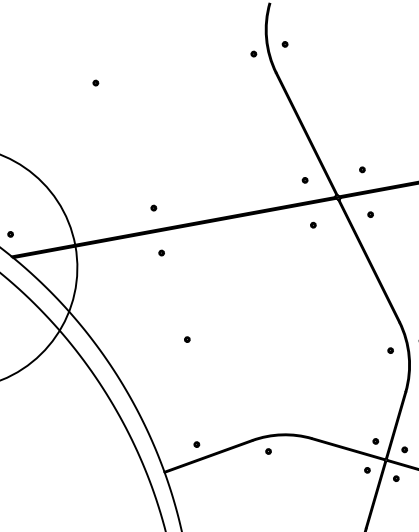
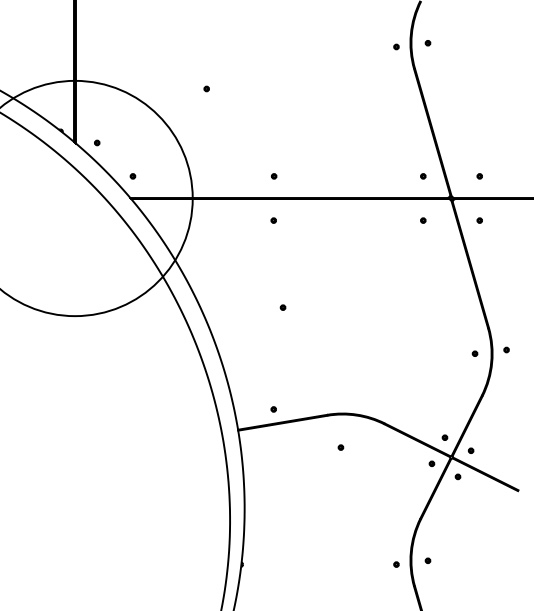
part: (95, 82) -> (206, 88), moved
part: (268, 451) -> (340, 447), moved

